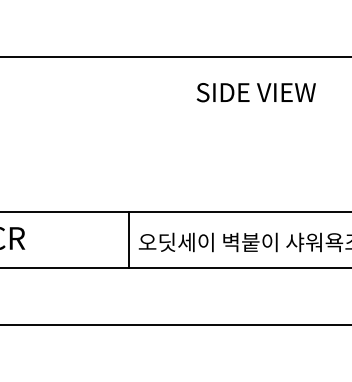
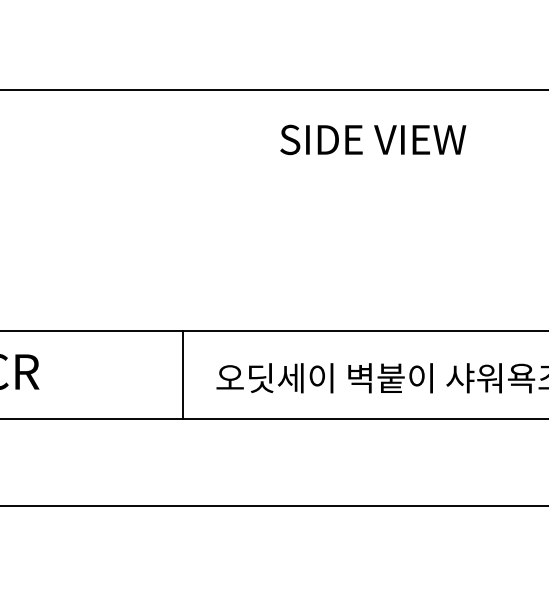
text: (255, 92) -> (371, 139), moved
line: (129, 240) -> (183, 375), moved

